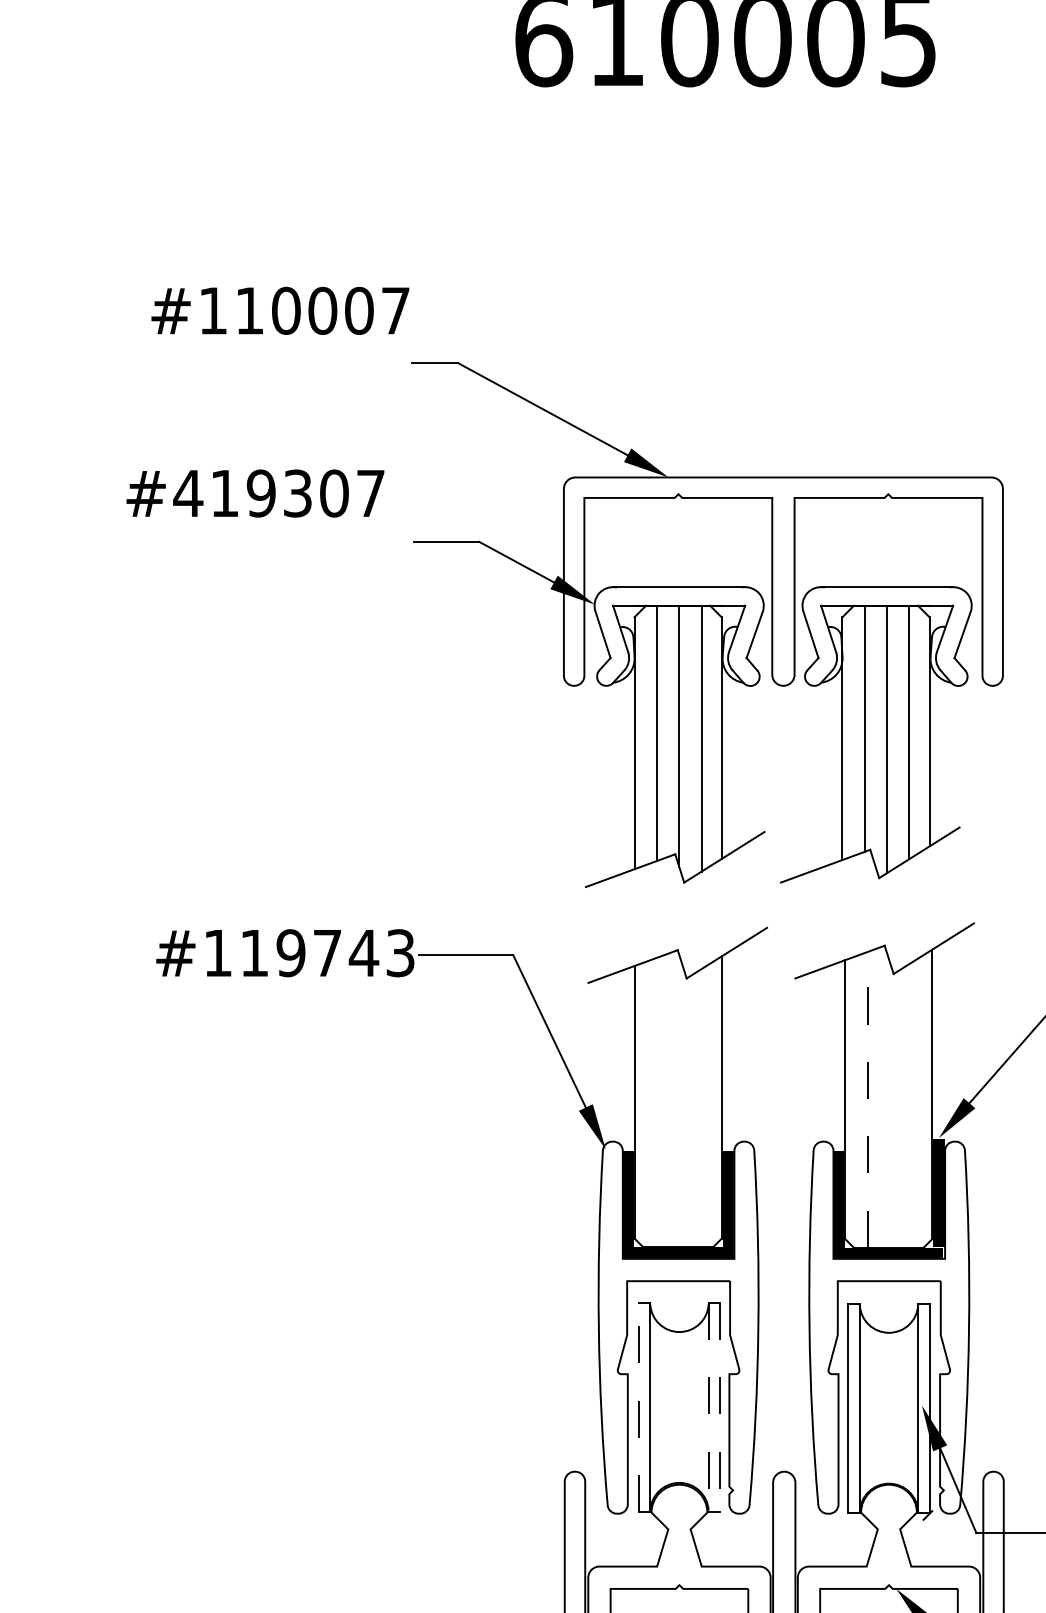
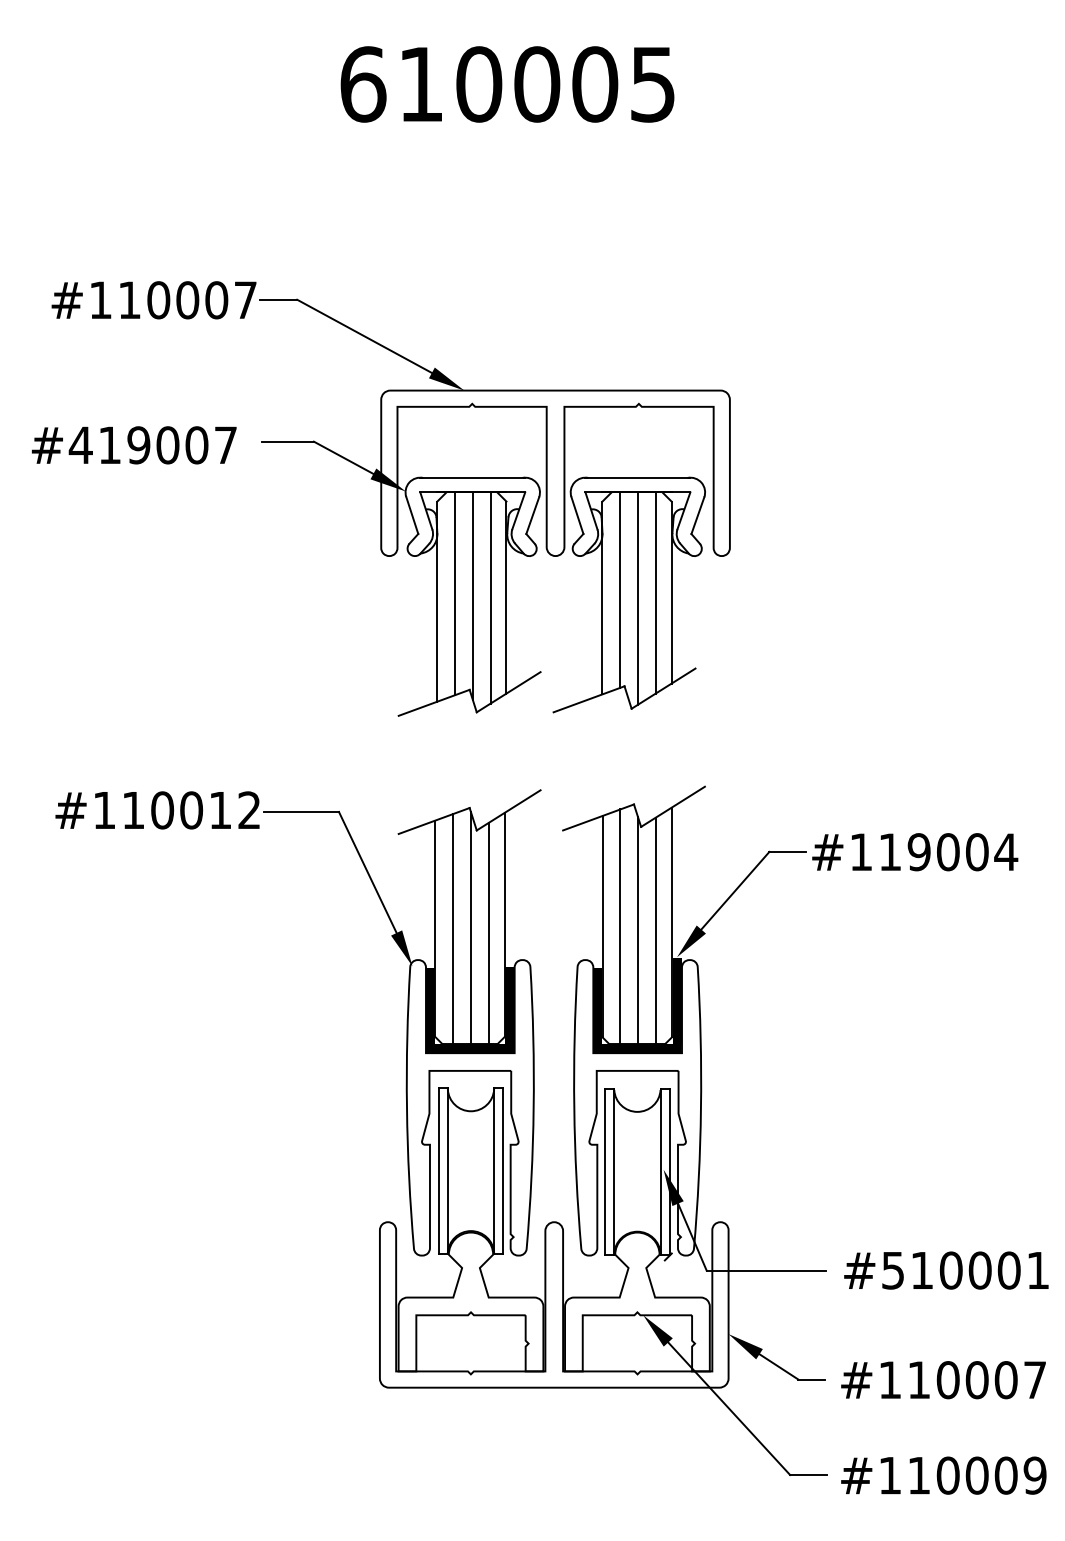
text: (297, 493) -> (167, 445), #419307 -> #419007
part: (706, 624) -> (494, 507), moved
text: (345, 953) -> (205, 810), #119743 -> #110012
line: (867, 1099) -> (620, 926), dashed -> solid
line: (678, 1103) -> (470, 929), added
line: (890, 1104) -> (638, 930), added
line: (911, 1104) -> (655, 930), added
line: (657, 1105) -> (453, 931), added
line: (701, 1110) -> (488, 935), added
line: (638, 1406) -> (438, 1170), dashed -> solid
line: (709, 1407) -> (494, 1171), dashed -> solid
line: (720, 1407) -> (503, 1171), dashed -> solid

